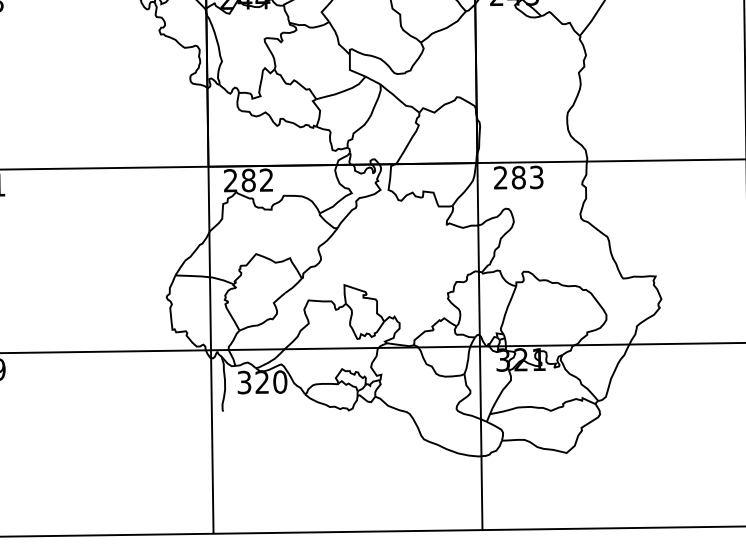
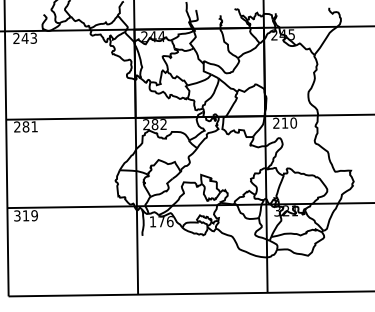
text: (528, 176) -> (289, 122), 283 -> 210
text: (262, 381) -> (161, 221), 320 -> 176

